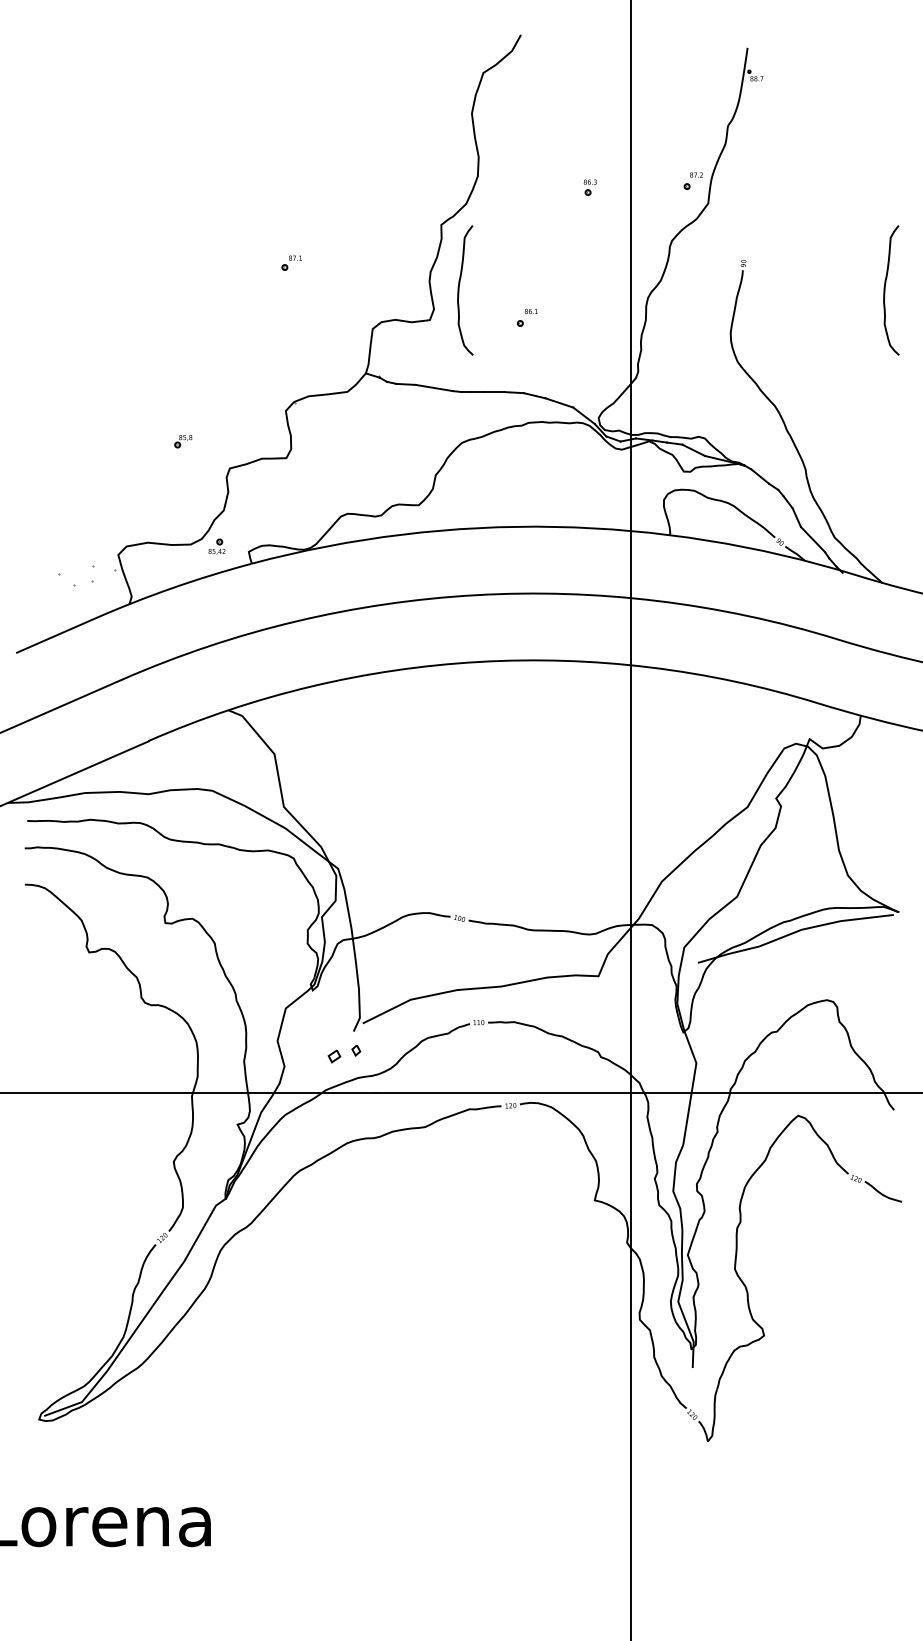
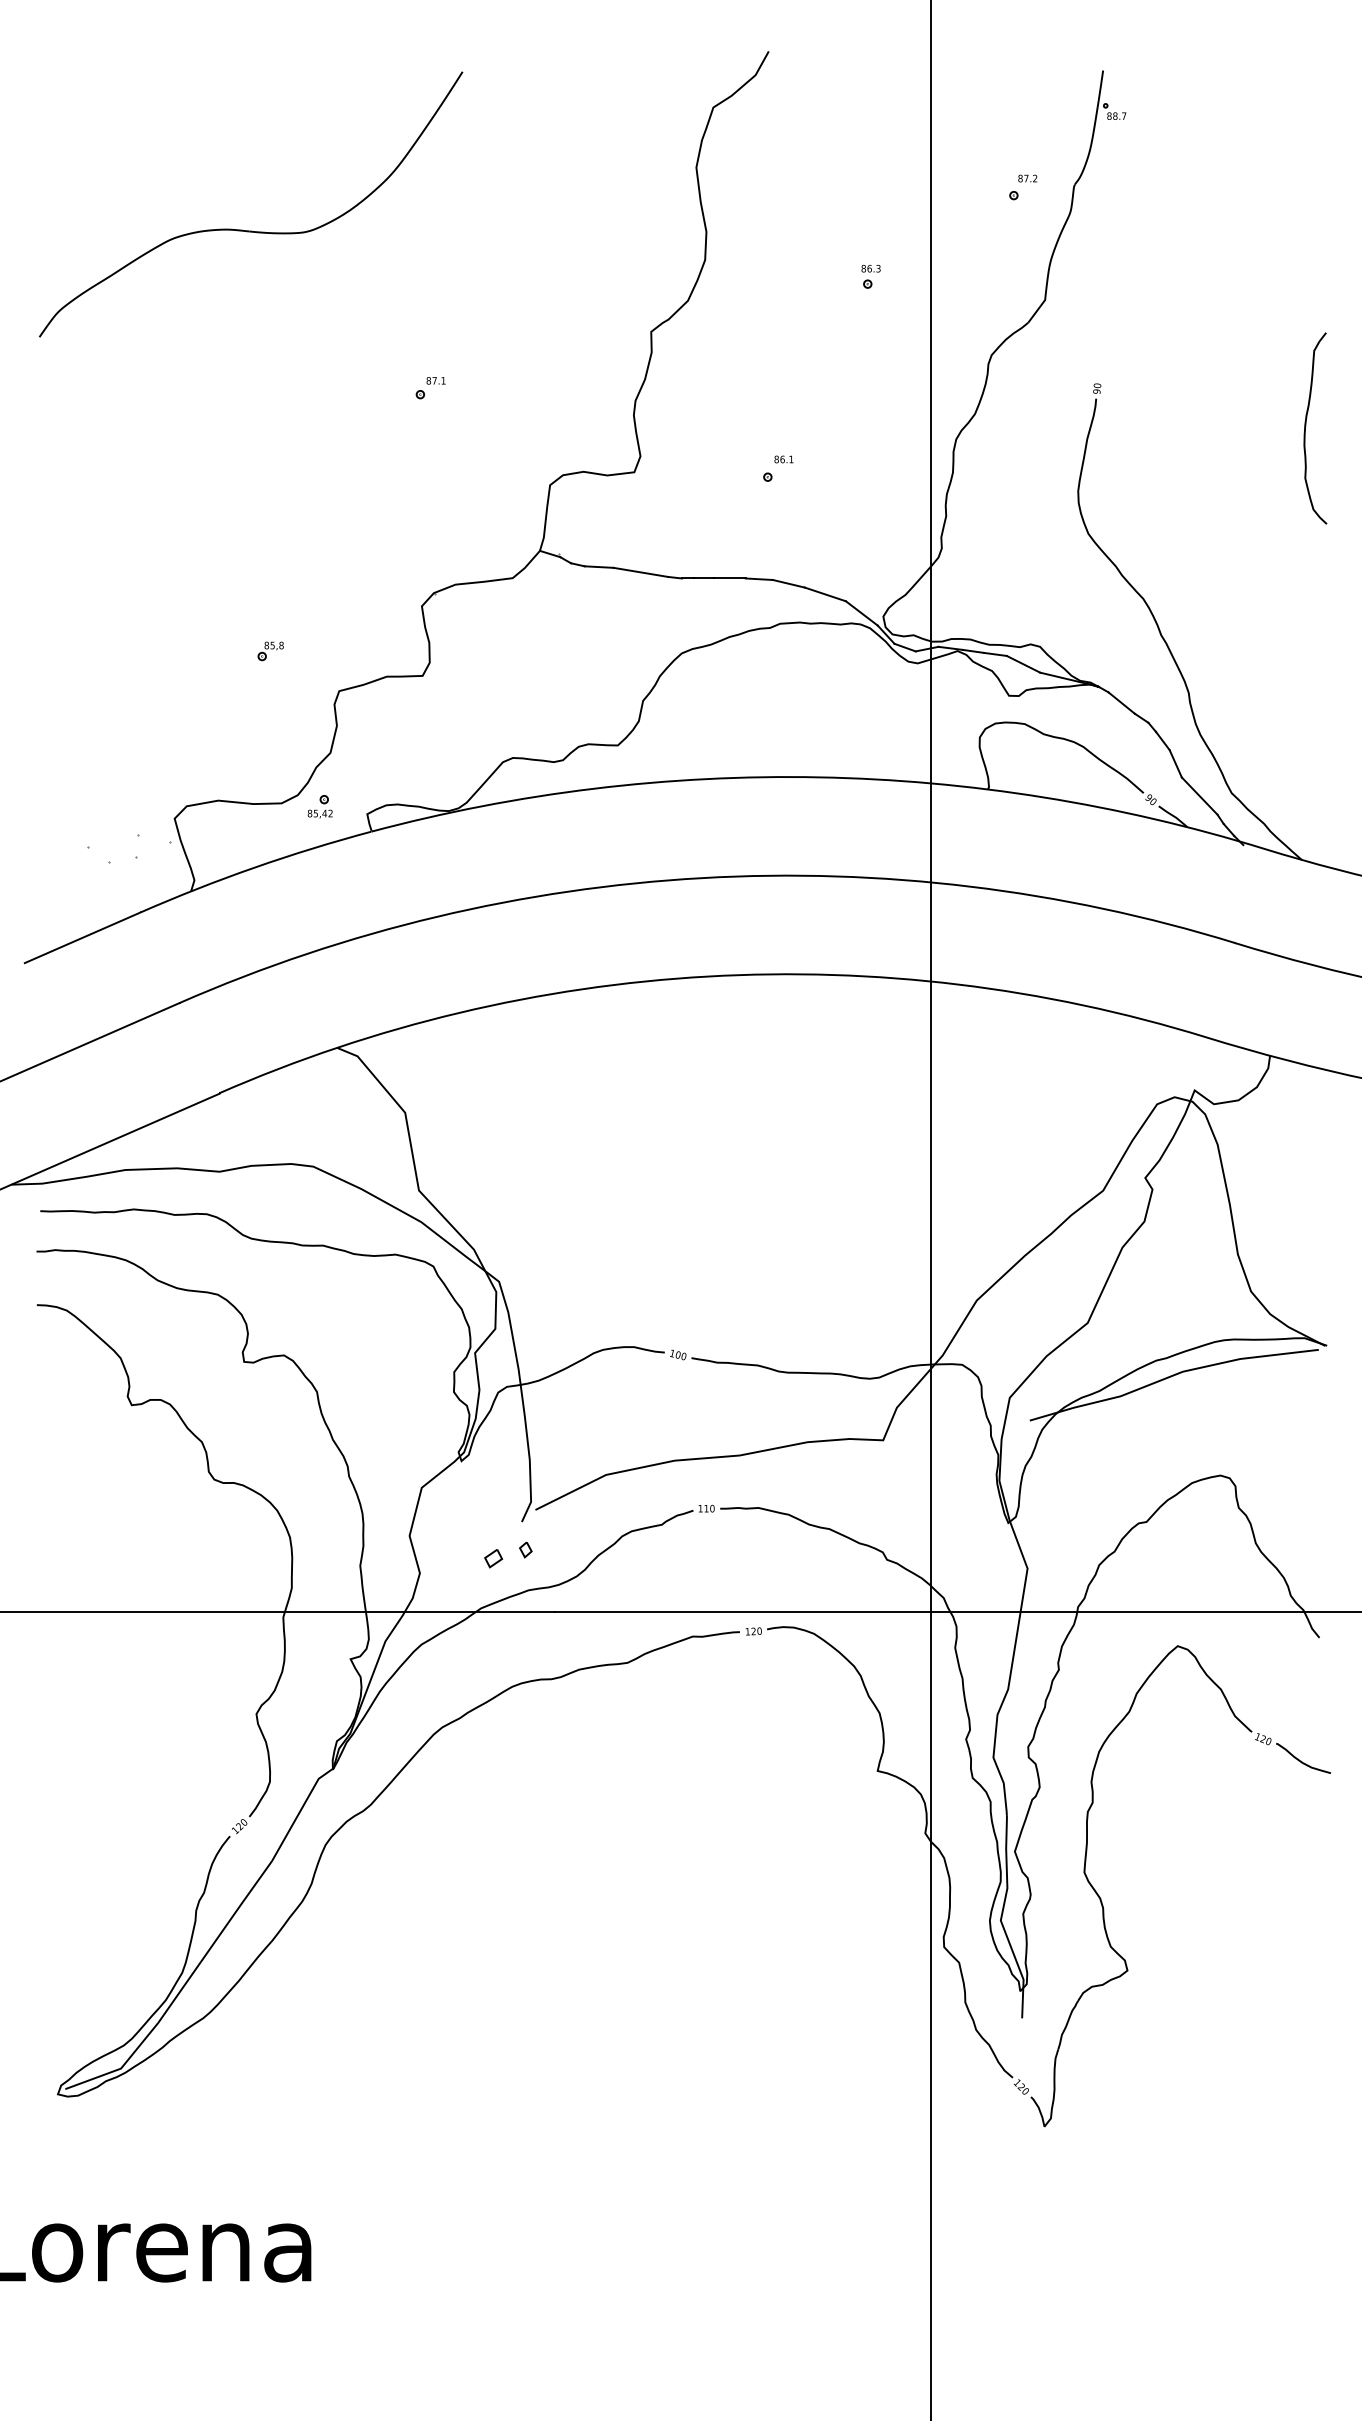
part: (167, 155) -> (247, 229), added
part: (692, 180) -> (1021, 186), moved
curve: (459, 290) -> (678, 428), removed

